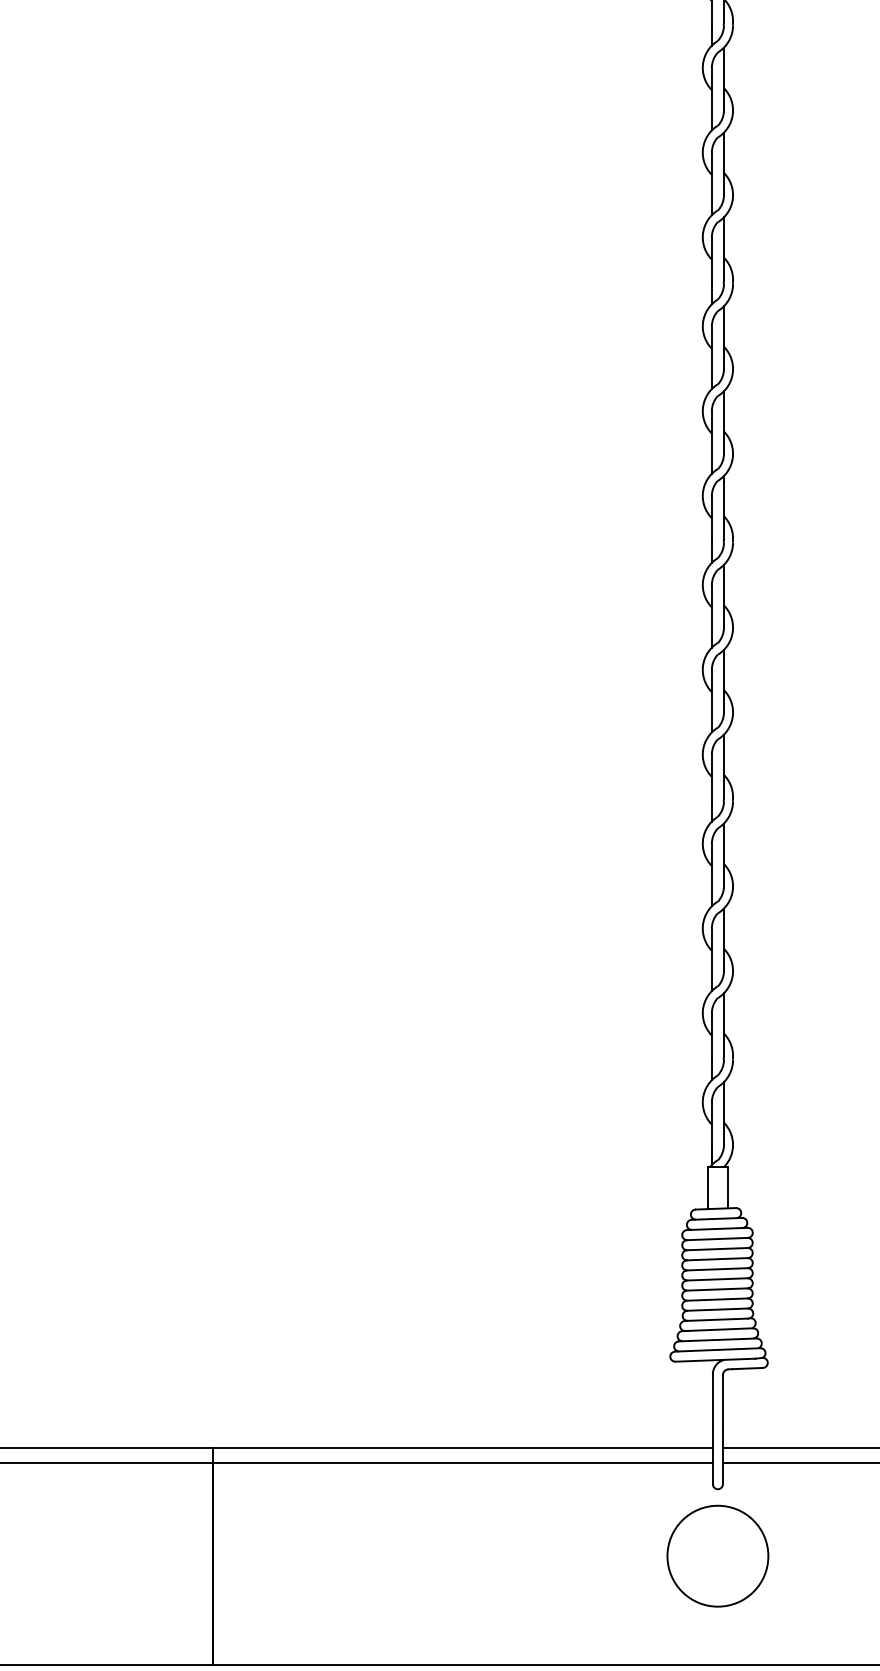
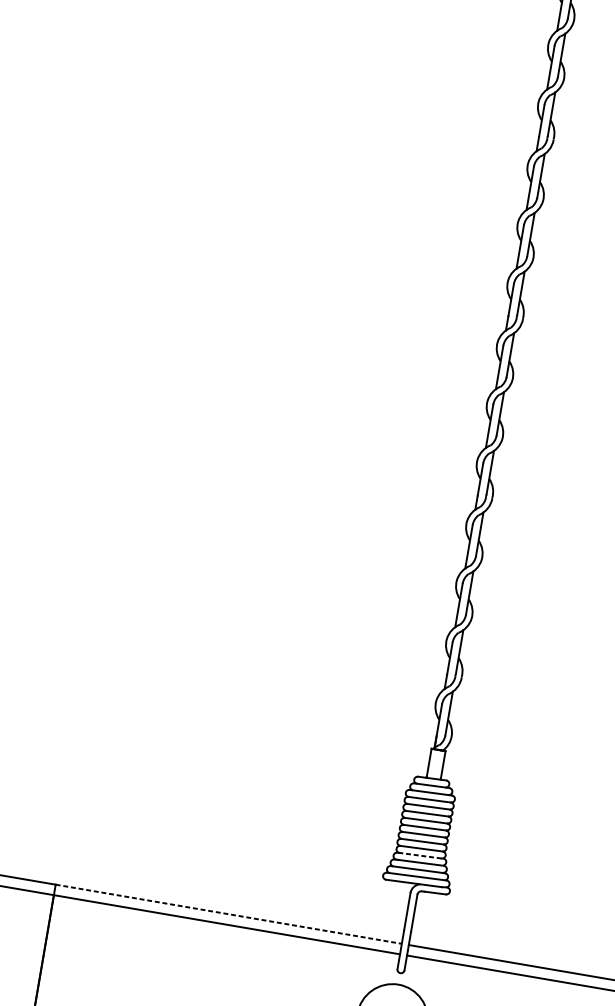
line: (717, 1319) -> (420, 855), solid -> dashed
line: (463, 1447) -> (229, 914), solid -> dashed

